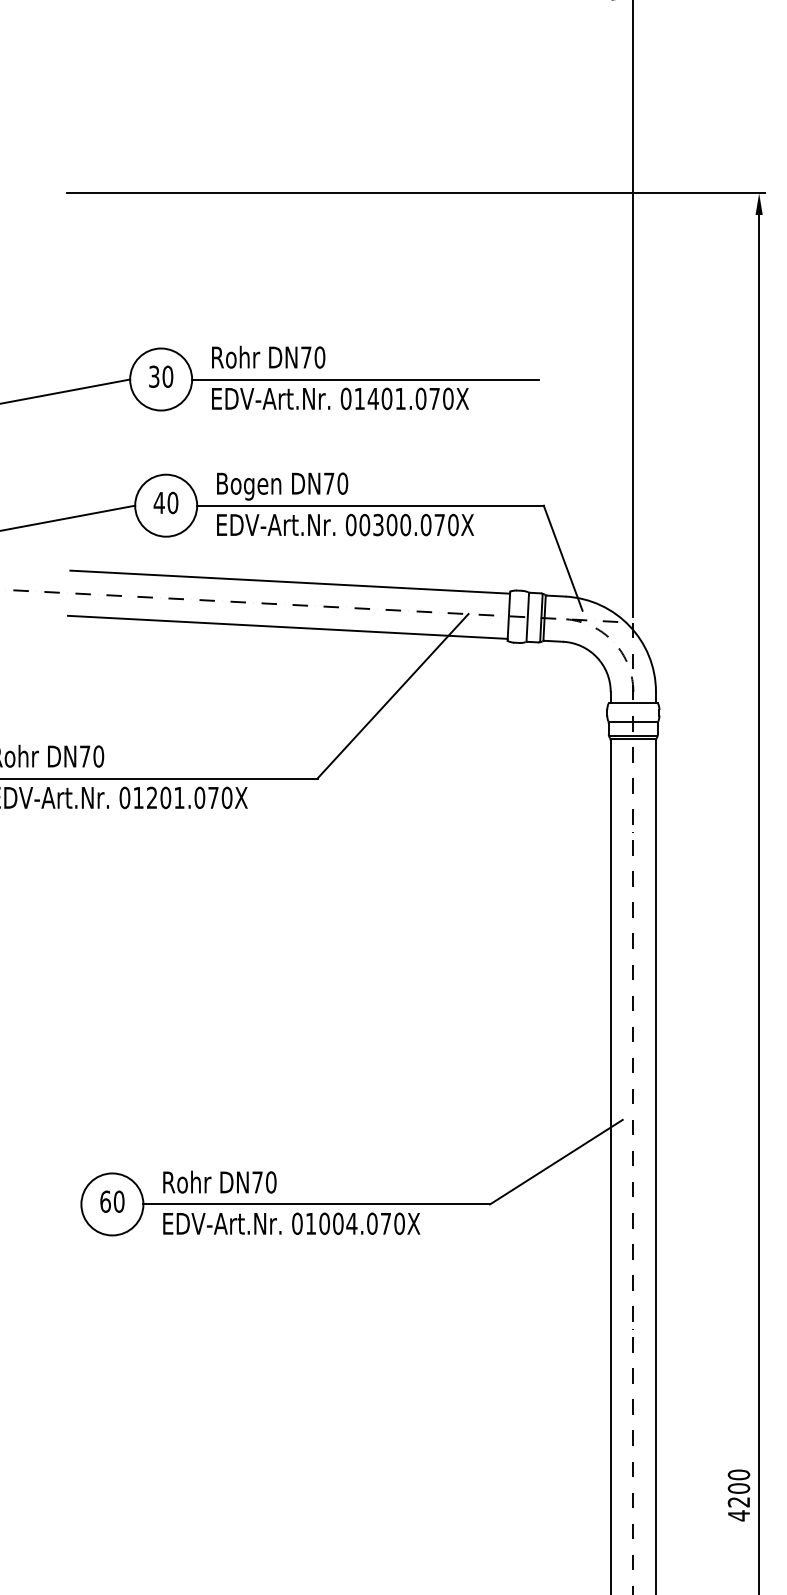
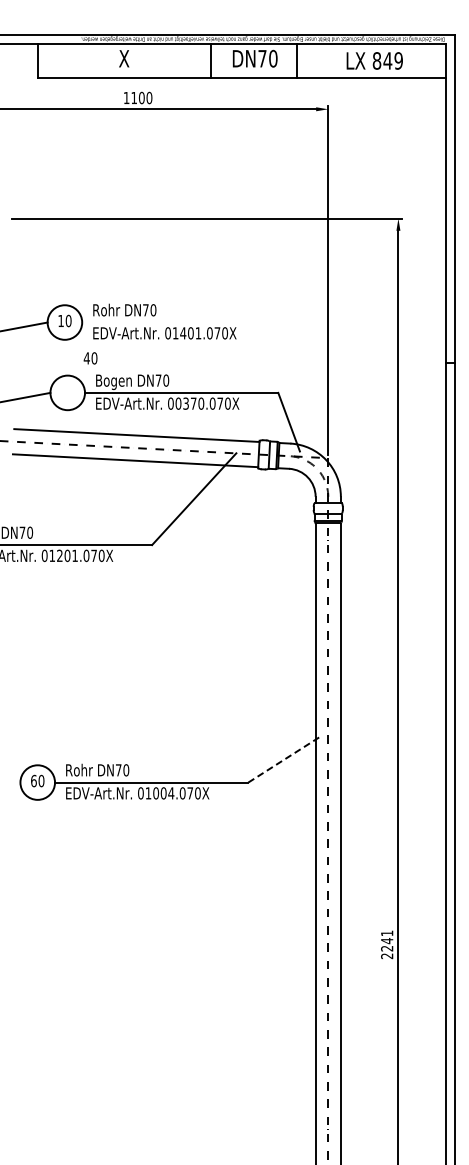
text: (153, 375) -> (60, 320), 30 -> 10
line: (364, 379) -> (178, 322), removed
text: (165, 503) -> (90, 358), moved
text: (391, 524) -> (193, 403), 00300.070X -> 00370.070X
line: (556, 1163) -> (285, 759), solid -> dashed
text: (739, 1494) -> (387, 944), 4200 -> 2241

